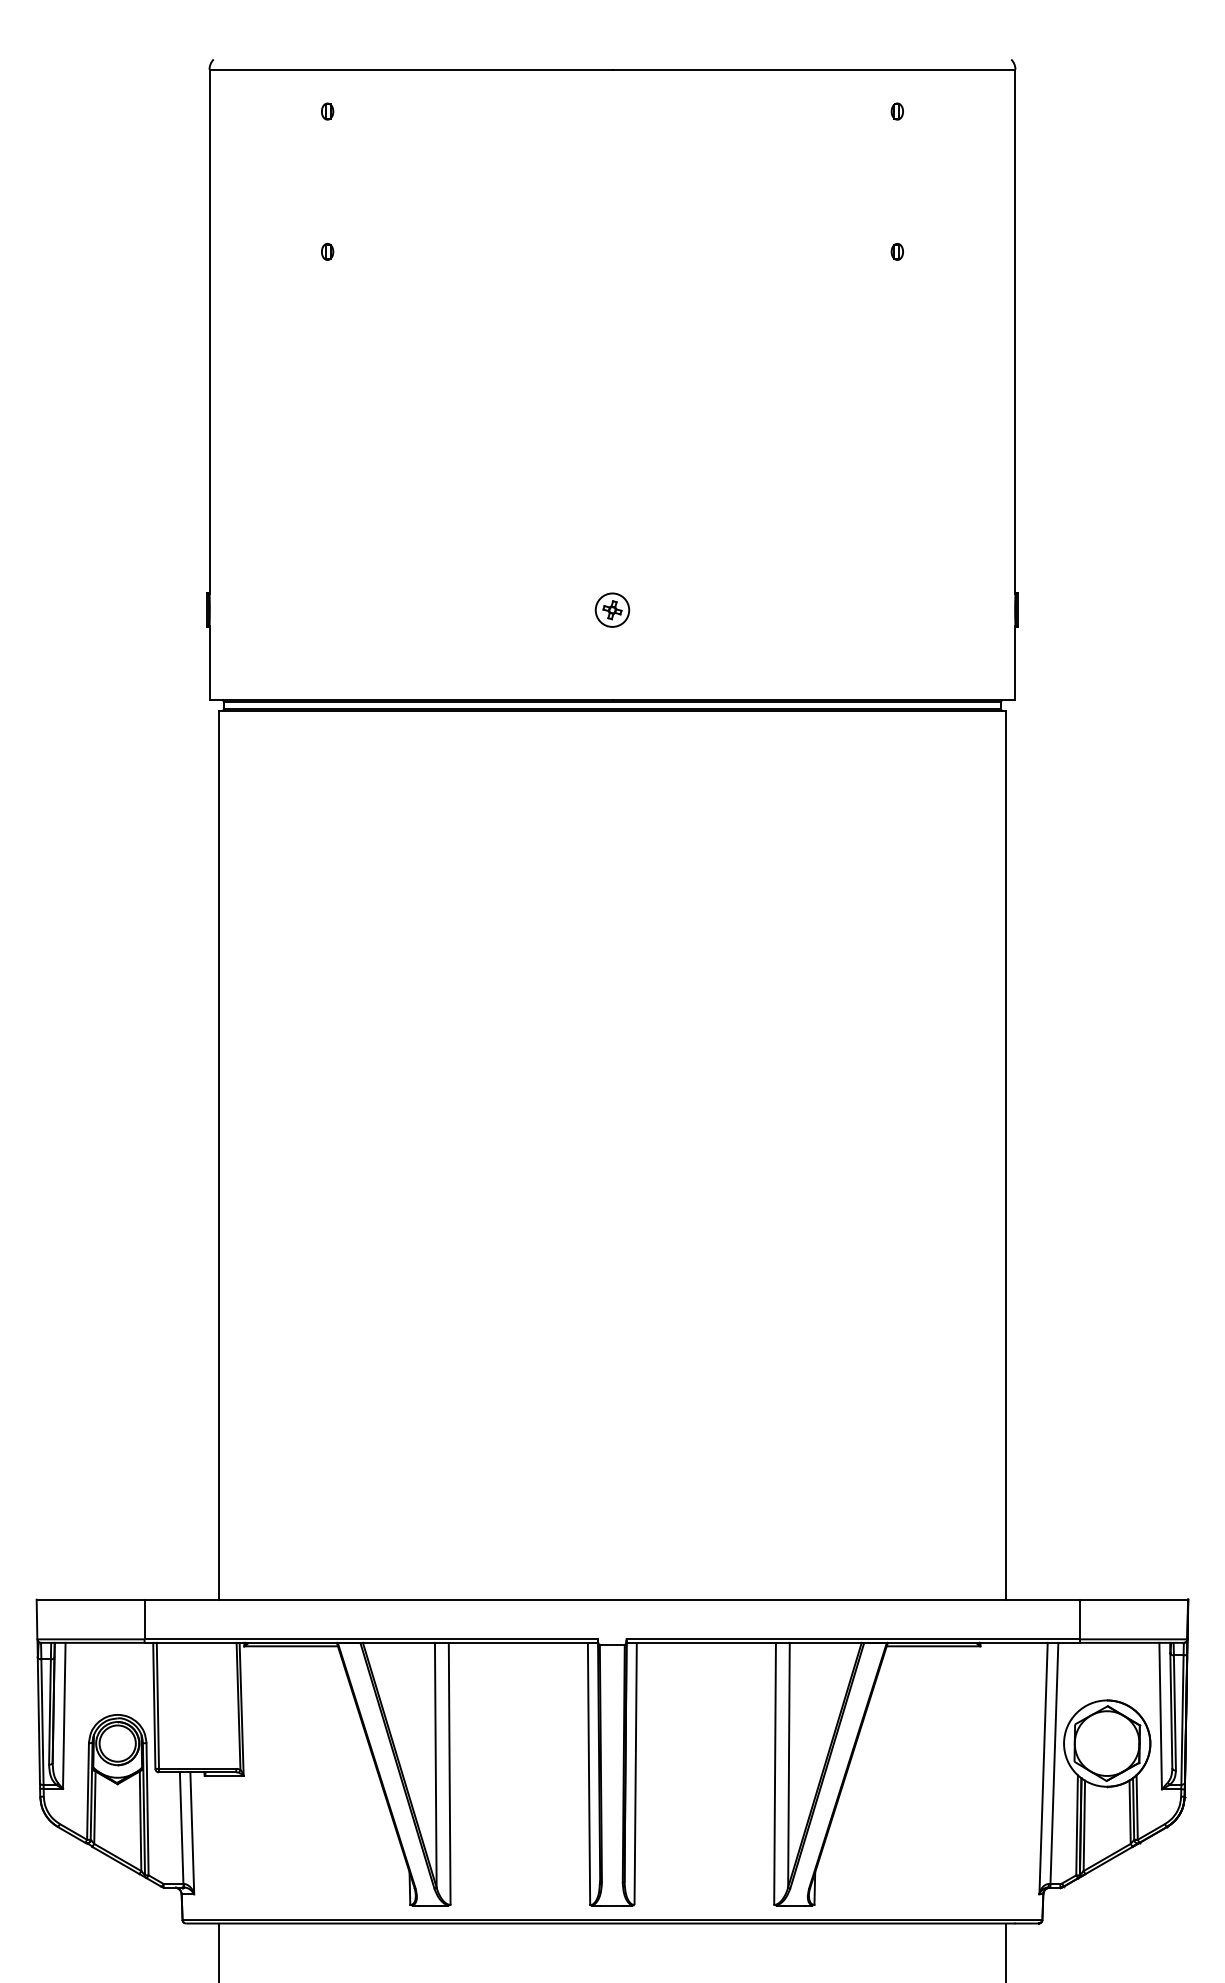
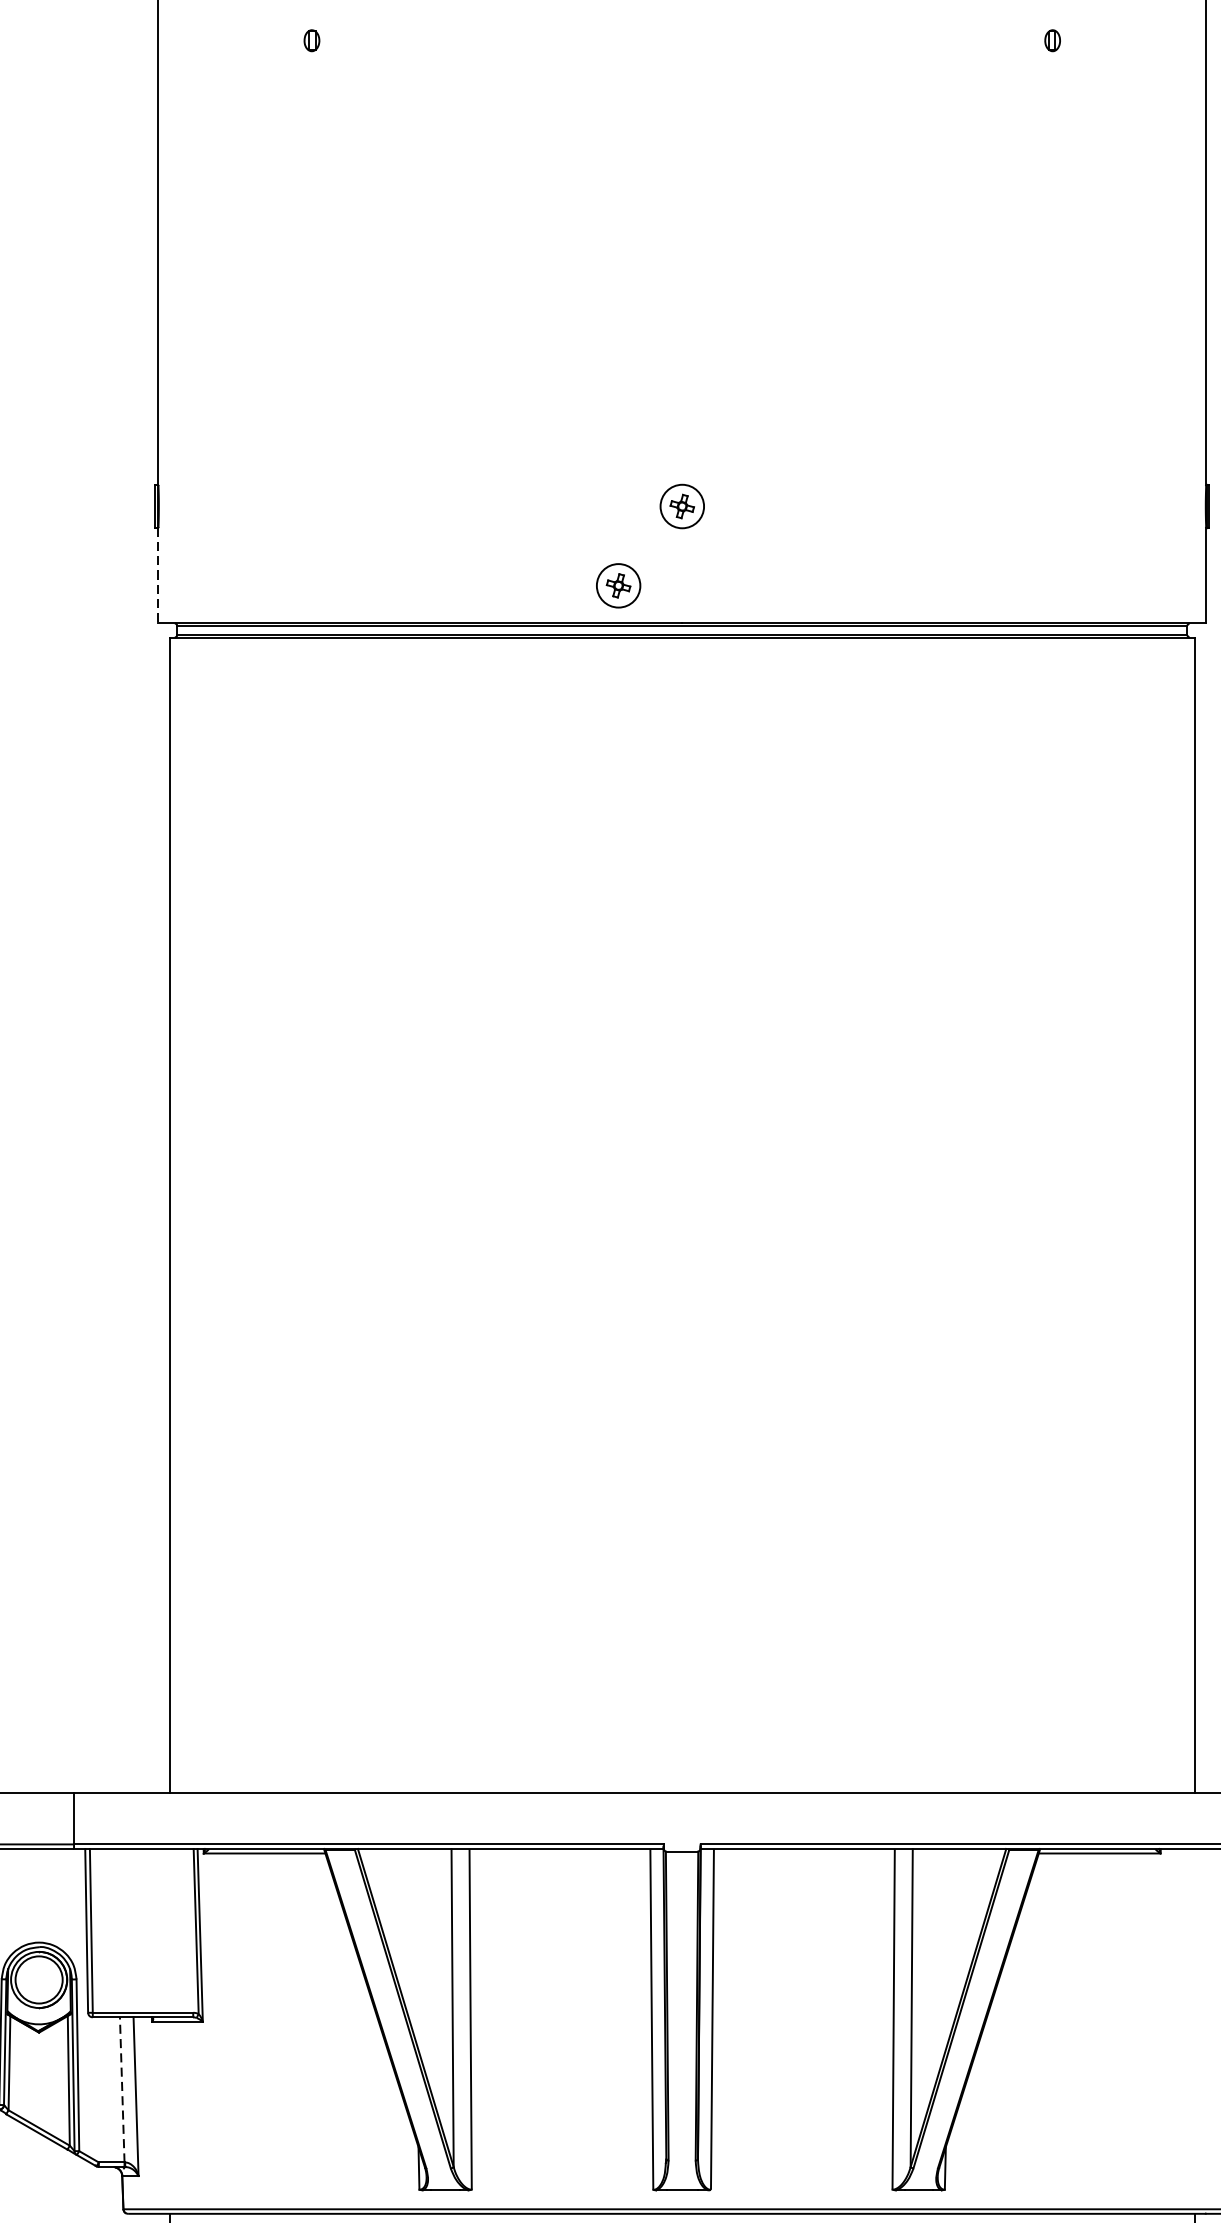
line: (209, 663) -> (158, 575), solid -> dashed
part: (563, 670) -> (618, 584), added
line: (181, 1828) -> (122, 2090), solid -> dashed

